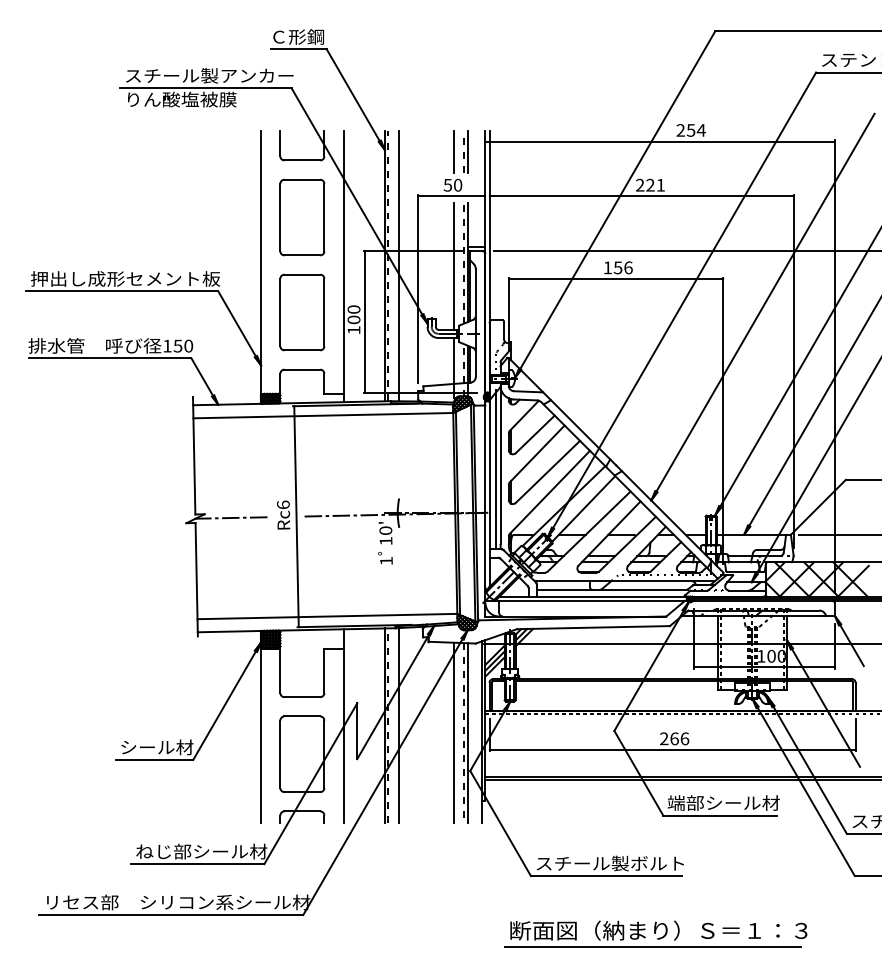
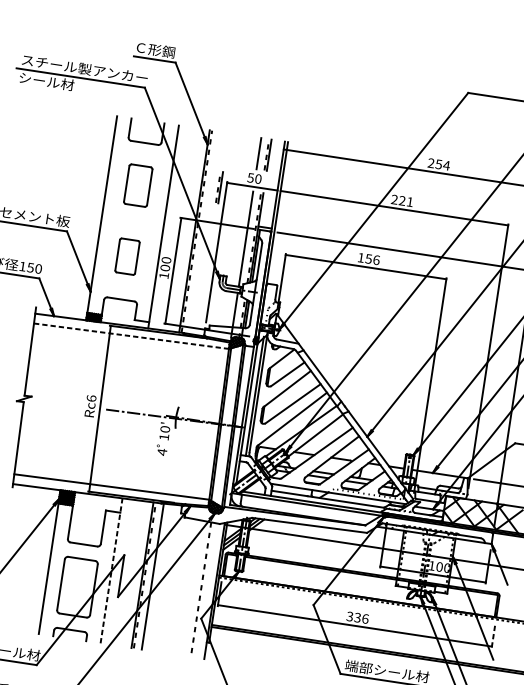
text: (181, 99) -> (61, 83), りん酸塩被膜 -> シール材
part: (408, 203) -> (219, 187), added
part: (302, 217) -> (138, 185), size x0.7
line: (398, 266) -> (204, 233), removed
part: (302, 312) -> (127, 256), size x0.6
line: (323, 415) -> (131, 336), solid -> dashed
line: (231, 517) -> (51, 402), removed
text: (386, 560) -> (162, 451), 1 -> 4
line: (343, 726) -> (111, 571), solid -> dashed
line: (453, 732) -> (193, 588), removed
line: (467, 733) -> (203, 590), removed
line: (855, 735) -> (493, 635), solid -> dashed
text: (669, 738) -> (353, 616), 266 -> 336

